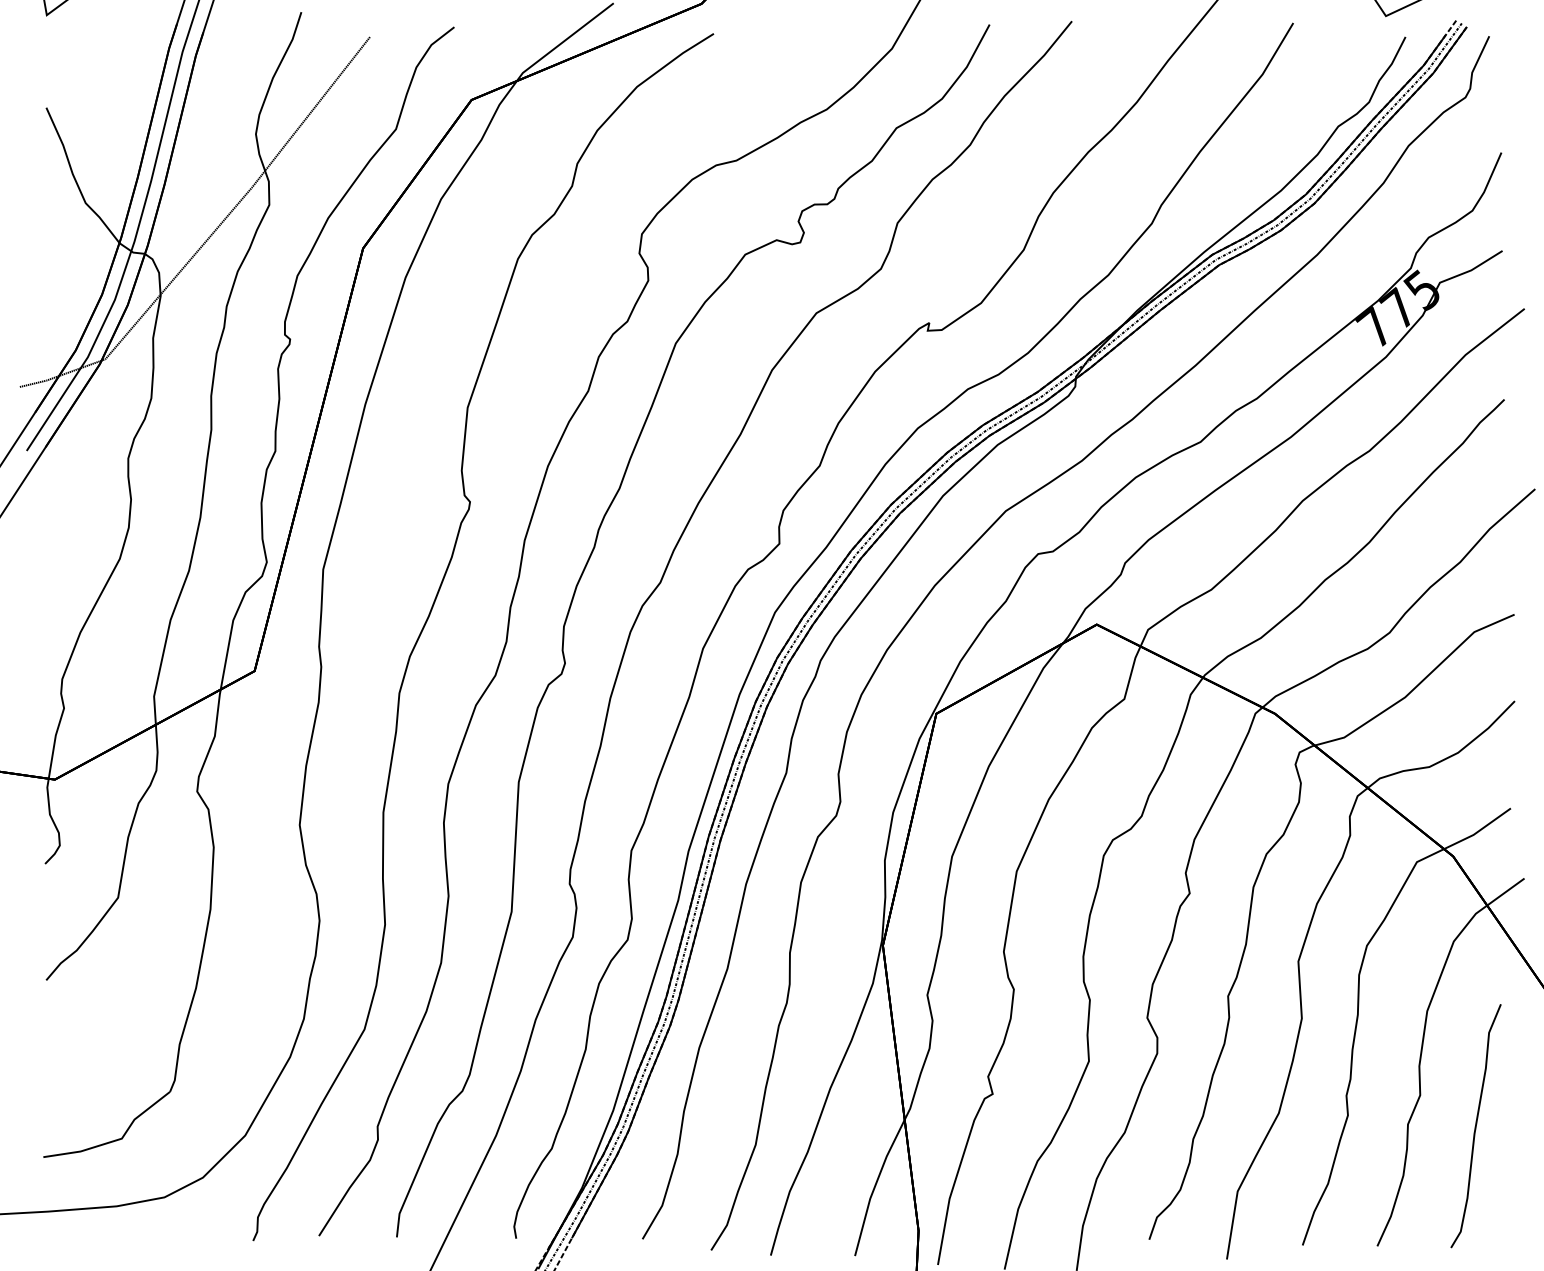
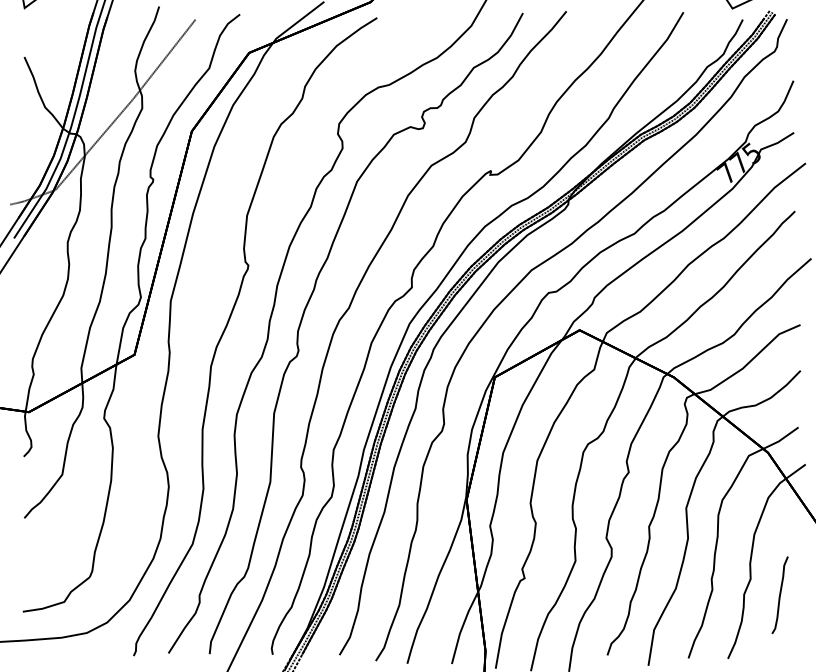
part: (1474, 1124) -> (779, 594), size x0.6

